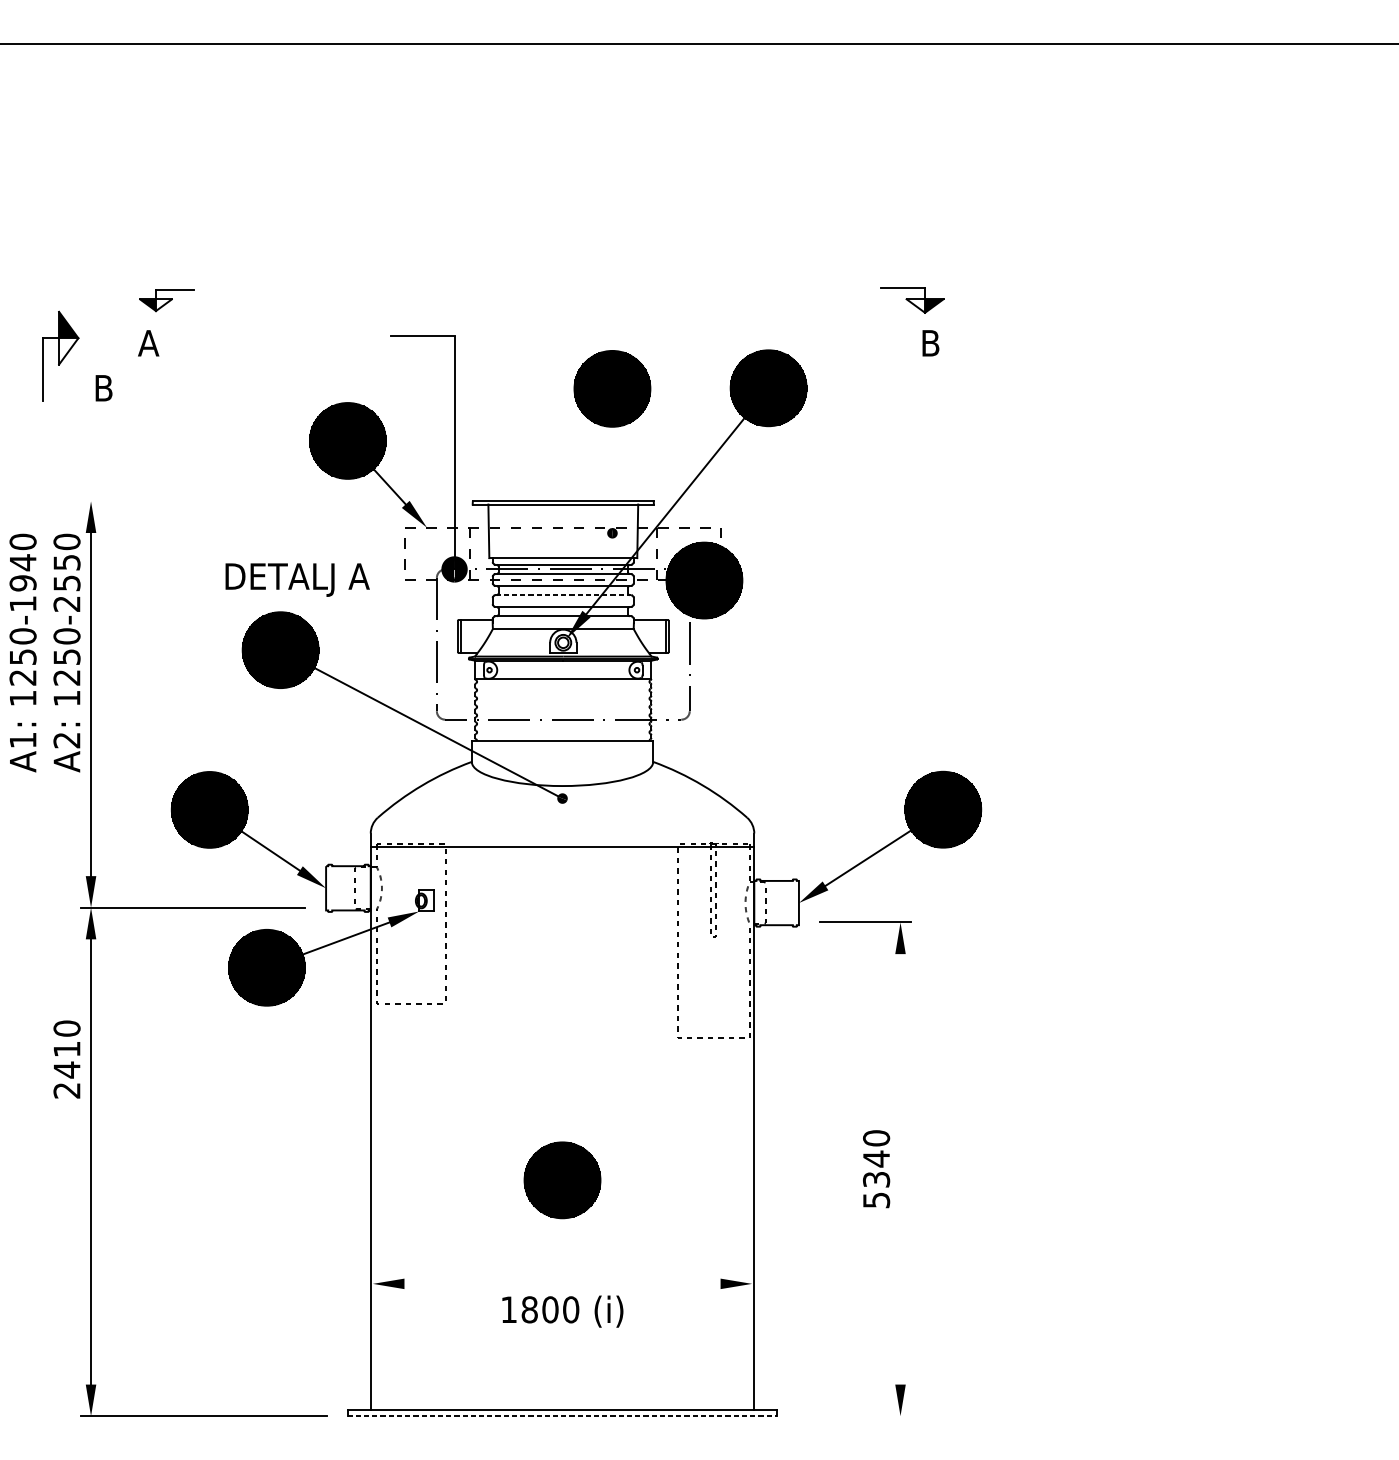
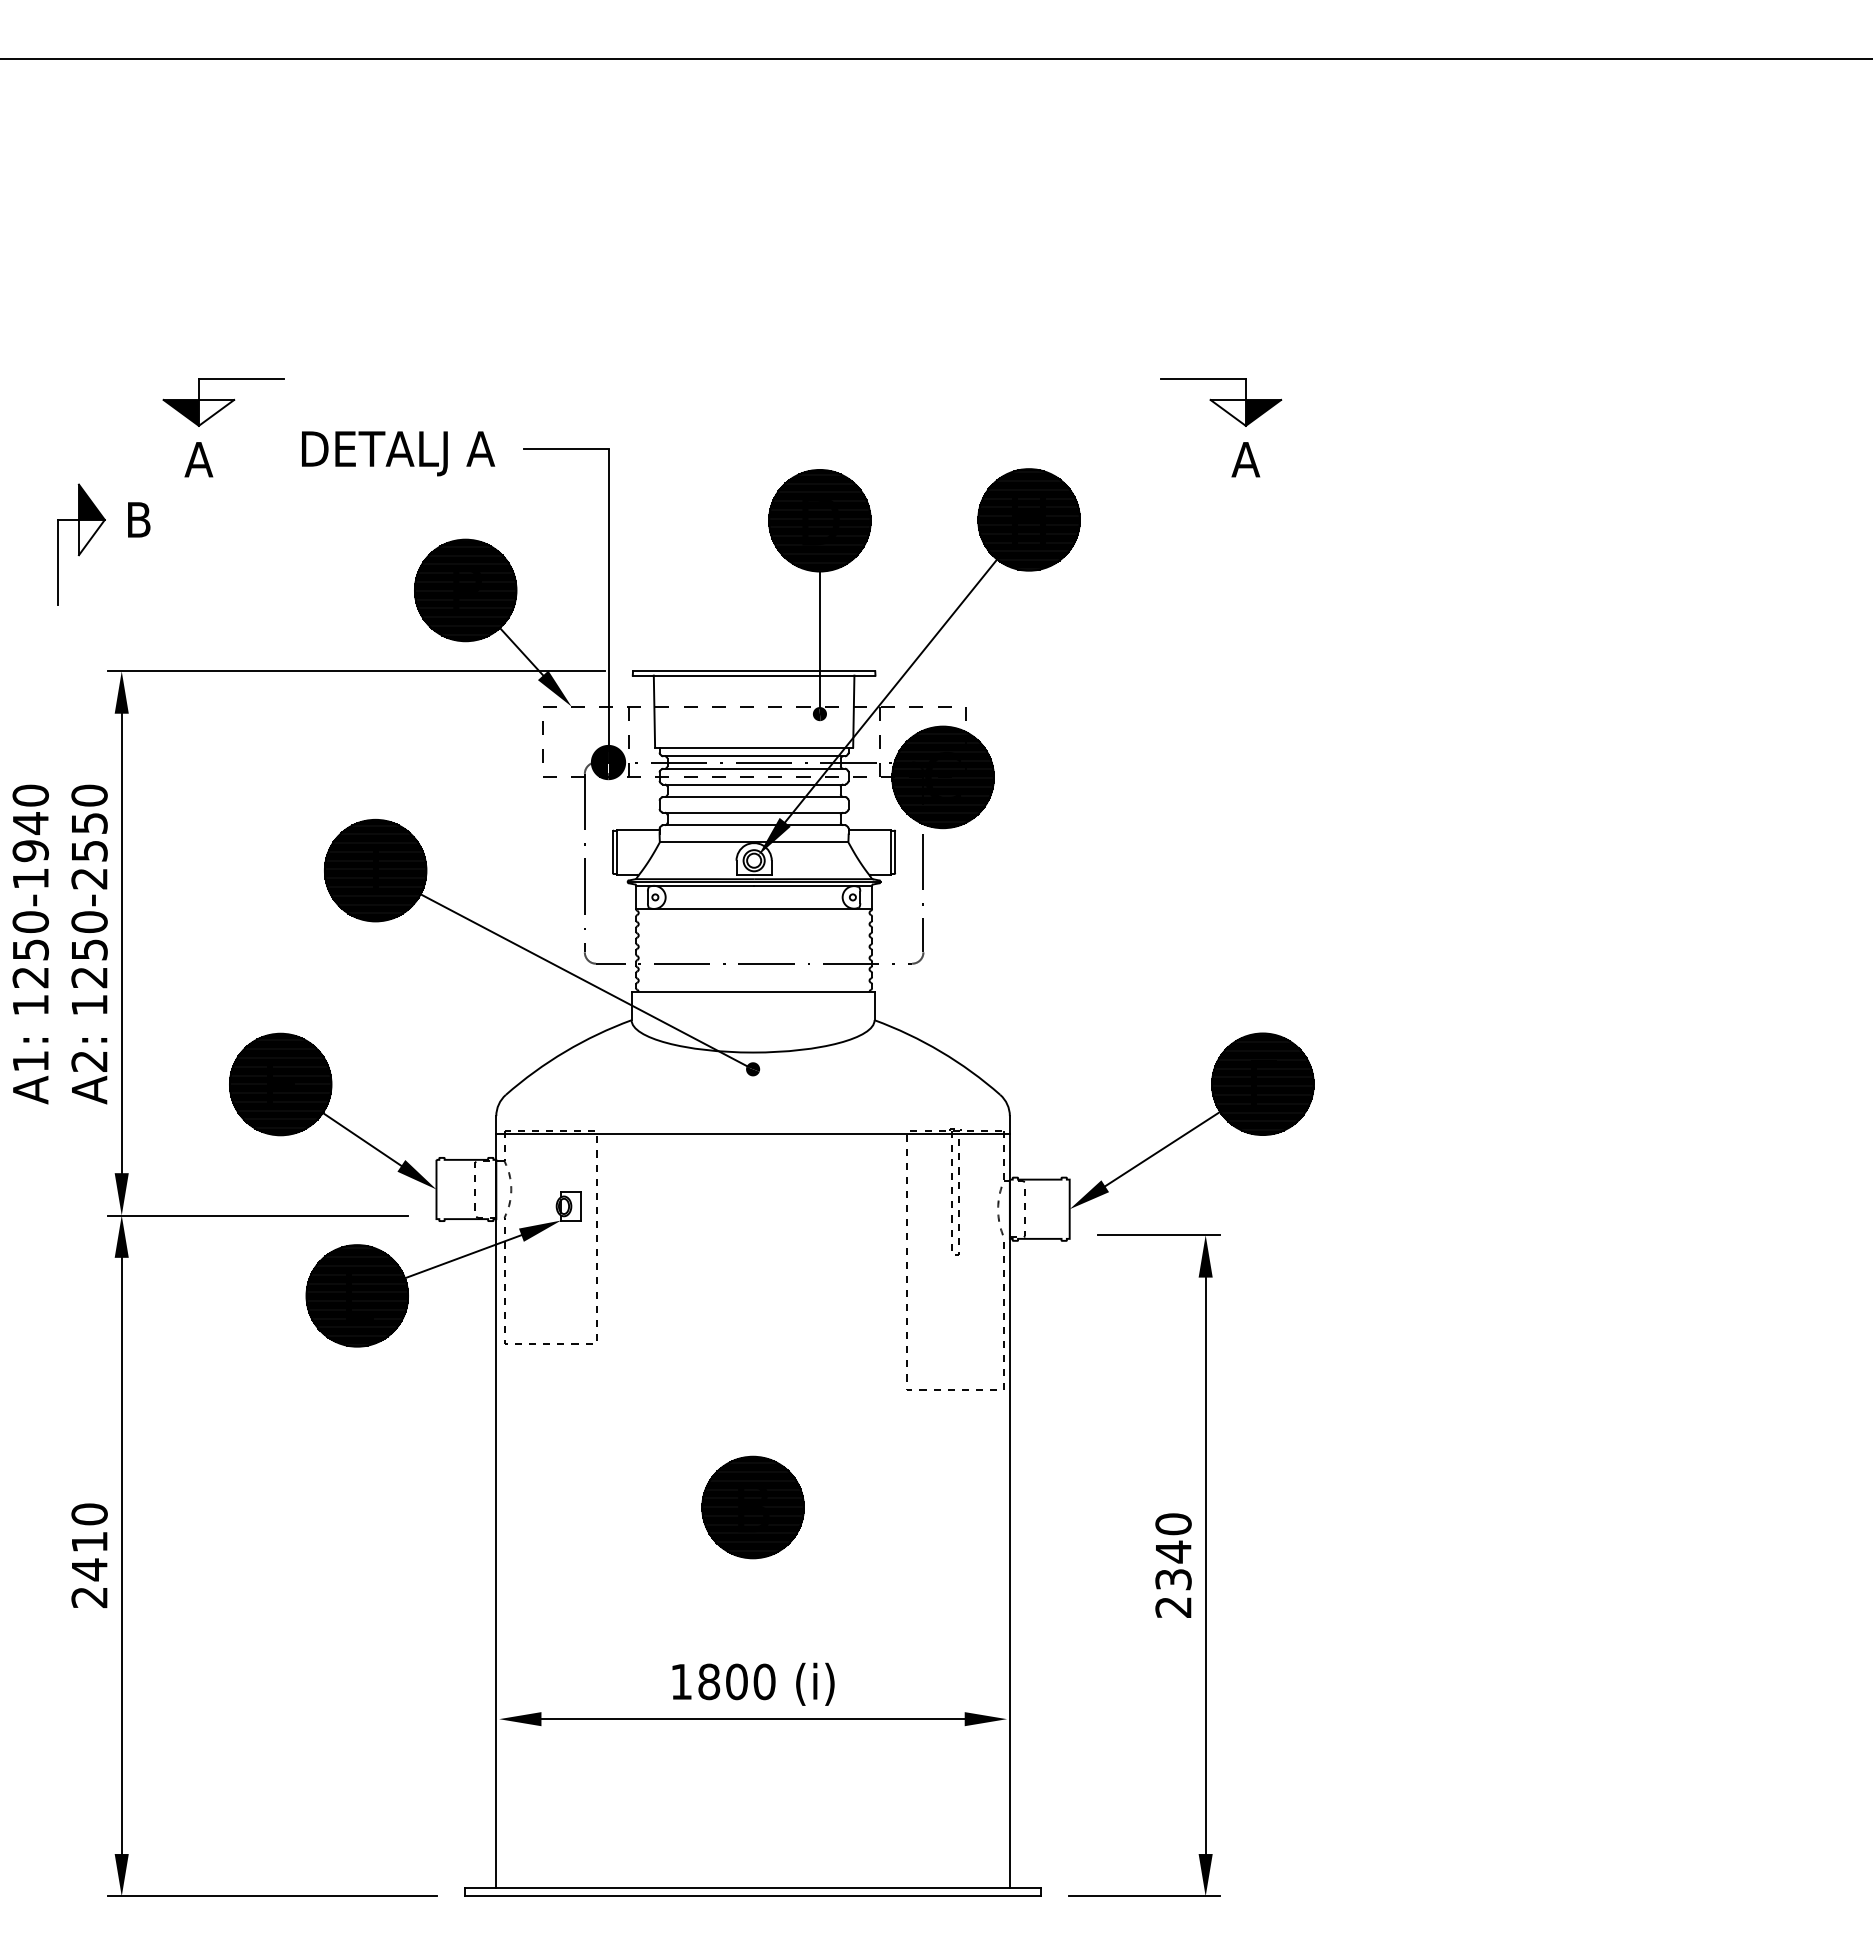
part: (167, 300) -> (223, 402), size x1.67
part: (912, 300) -> (1221, 402), size x1.43
text: (930, 343) -> (1245, 459), B -> A
part: (60, 356) -> (81, 544), moved
line: (612, 477) -> (819, 639), added
line: (265, 501) -> (355, 671), added
text: (297, 579) -> (398, 453), moved
line: (563, 594) -> (754, 796), dashed -> solid
text: (44, 653) -> (59, 944), moved
text: (66, 1059) -> (89, 1555), moved
line: (900, 1169) -> (1205, 1565), added
part: (562, 1180) -> (752, 1507), moved
text: (876, 1200) -> (1173, 1607), 5340 -> 2340
line: (562, 1284) -> (752, 1719), added
text: (562, 1311) -> (753, 1683), moved
line: (562, 1416) -> (753, 1896), dashed -> solid
line: (854, 1416) -> (1144, 1896), added

